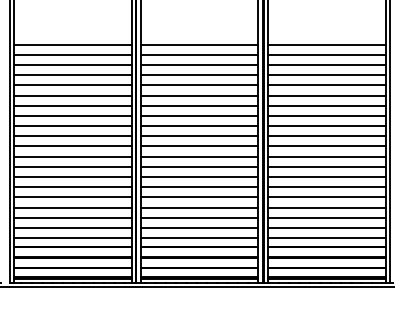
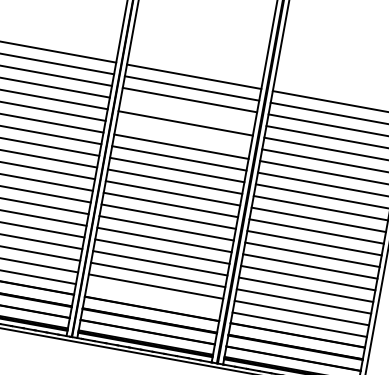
line: (199, 75) -> (187, 112), removed
line: (199, 95) -> (183, 135), removed
line: (199, 238) -> (153, 298), removed

